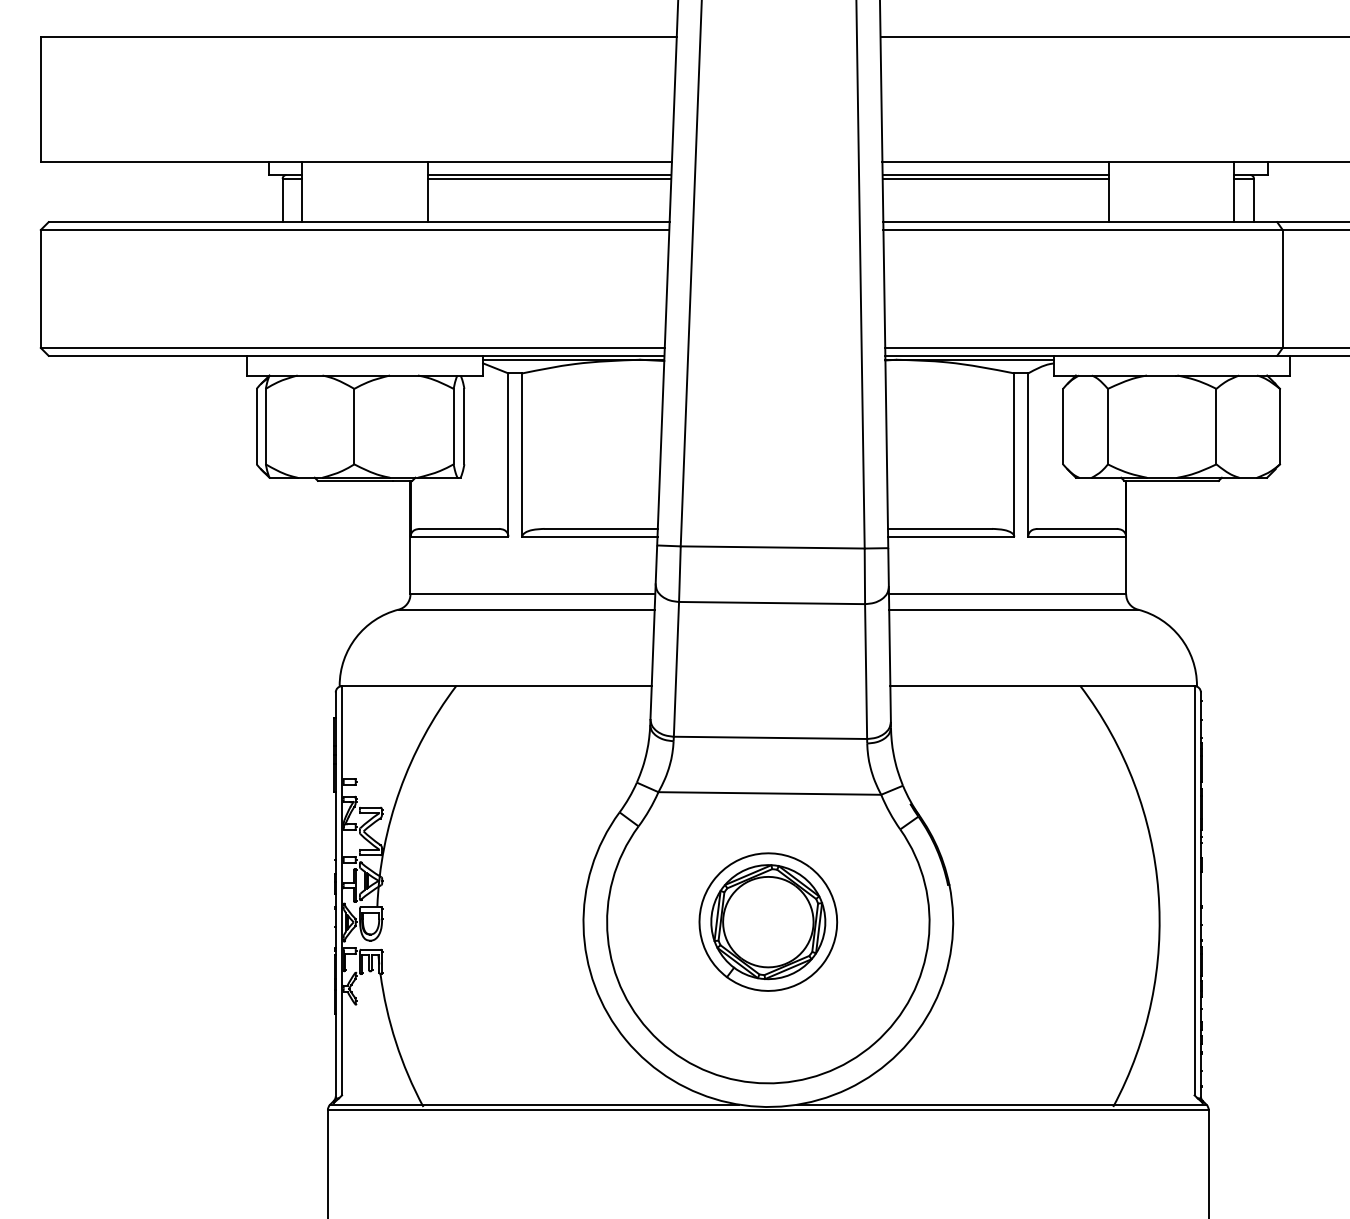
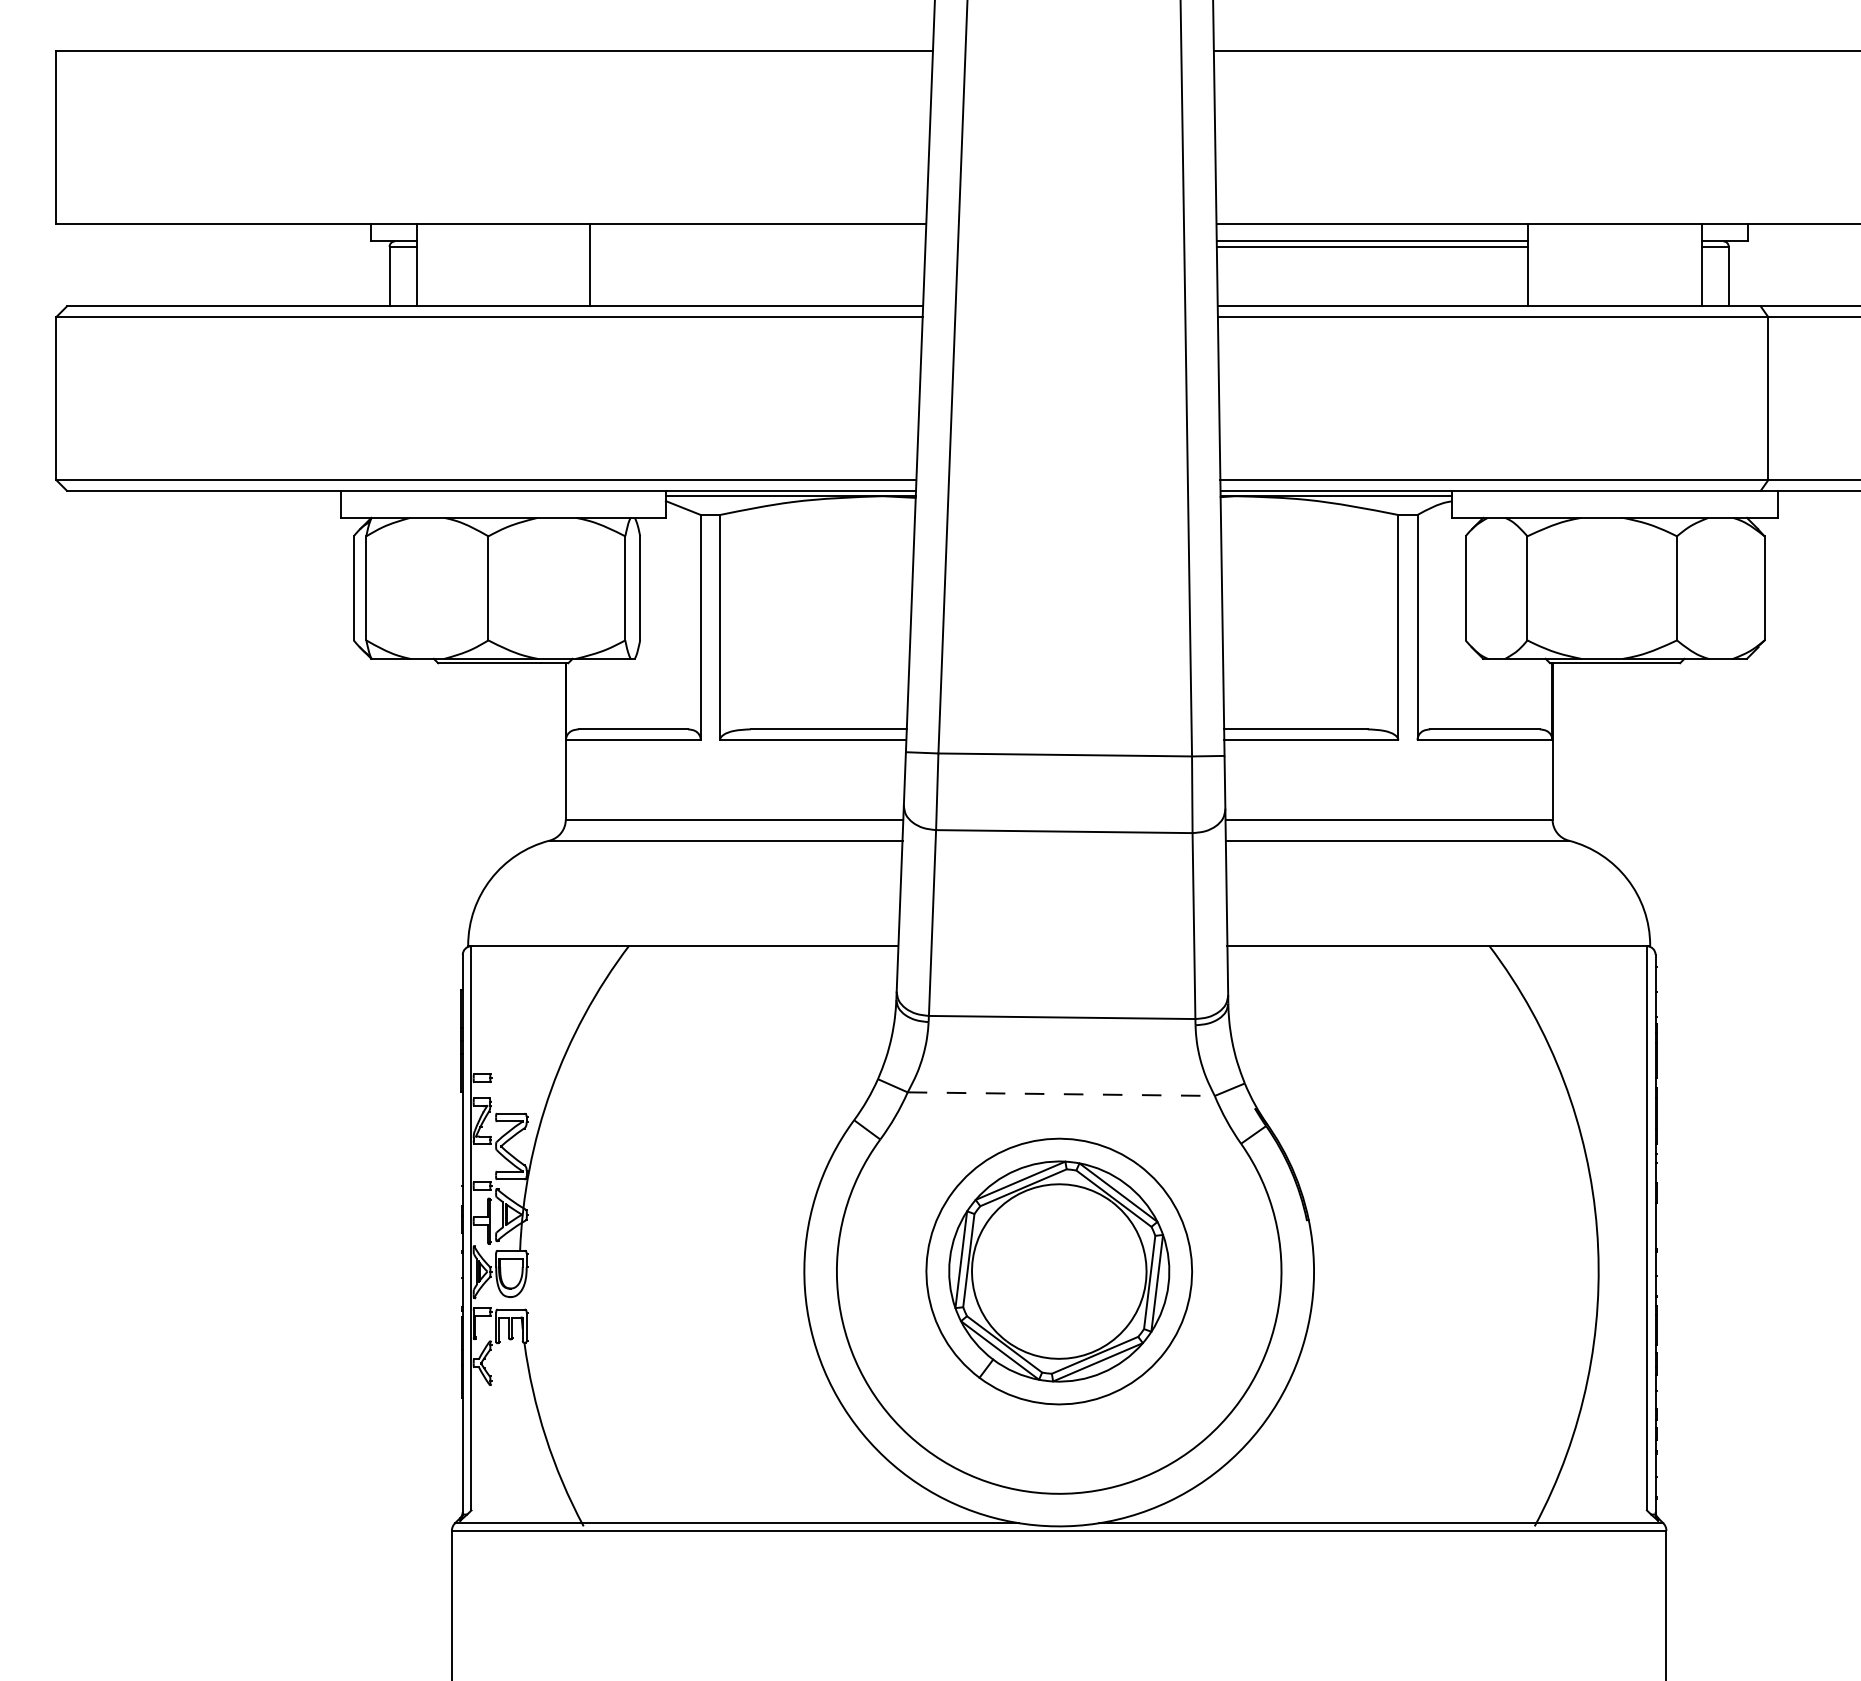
line: (549, 175) -> (757, 241), removed
line: (549, 178) -> (757, 246), removed
line: (770, 793) -> (1061, 1094), solid -> dashed
part: (767, 922) -> (1058, 1271), size x1.4

